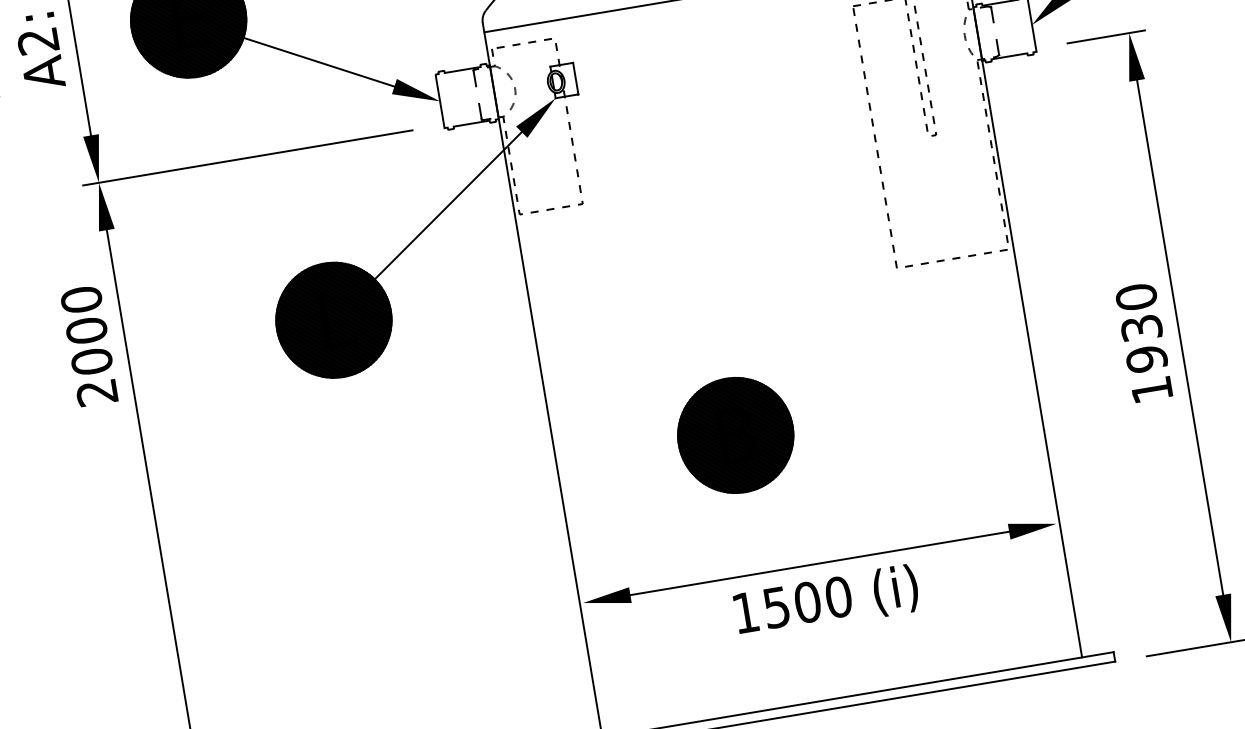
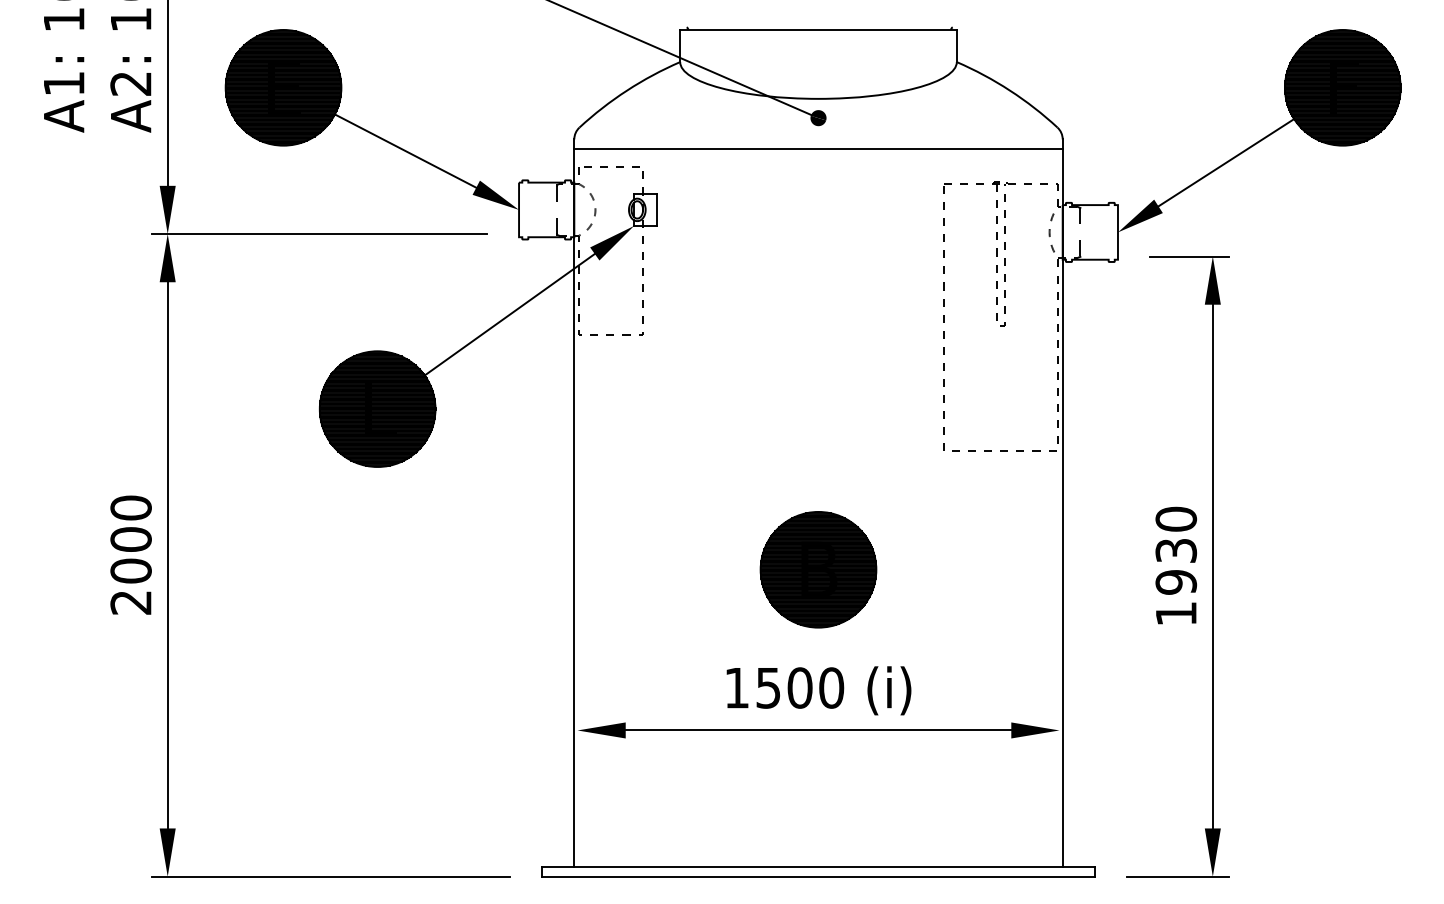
text: (88, 345) -> (130, 554), moved
part: (735, 435) -> (818, 569), moved
text: (826, 601) -> (818, 690), moved

